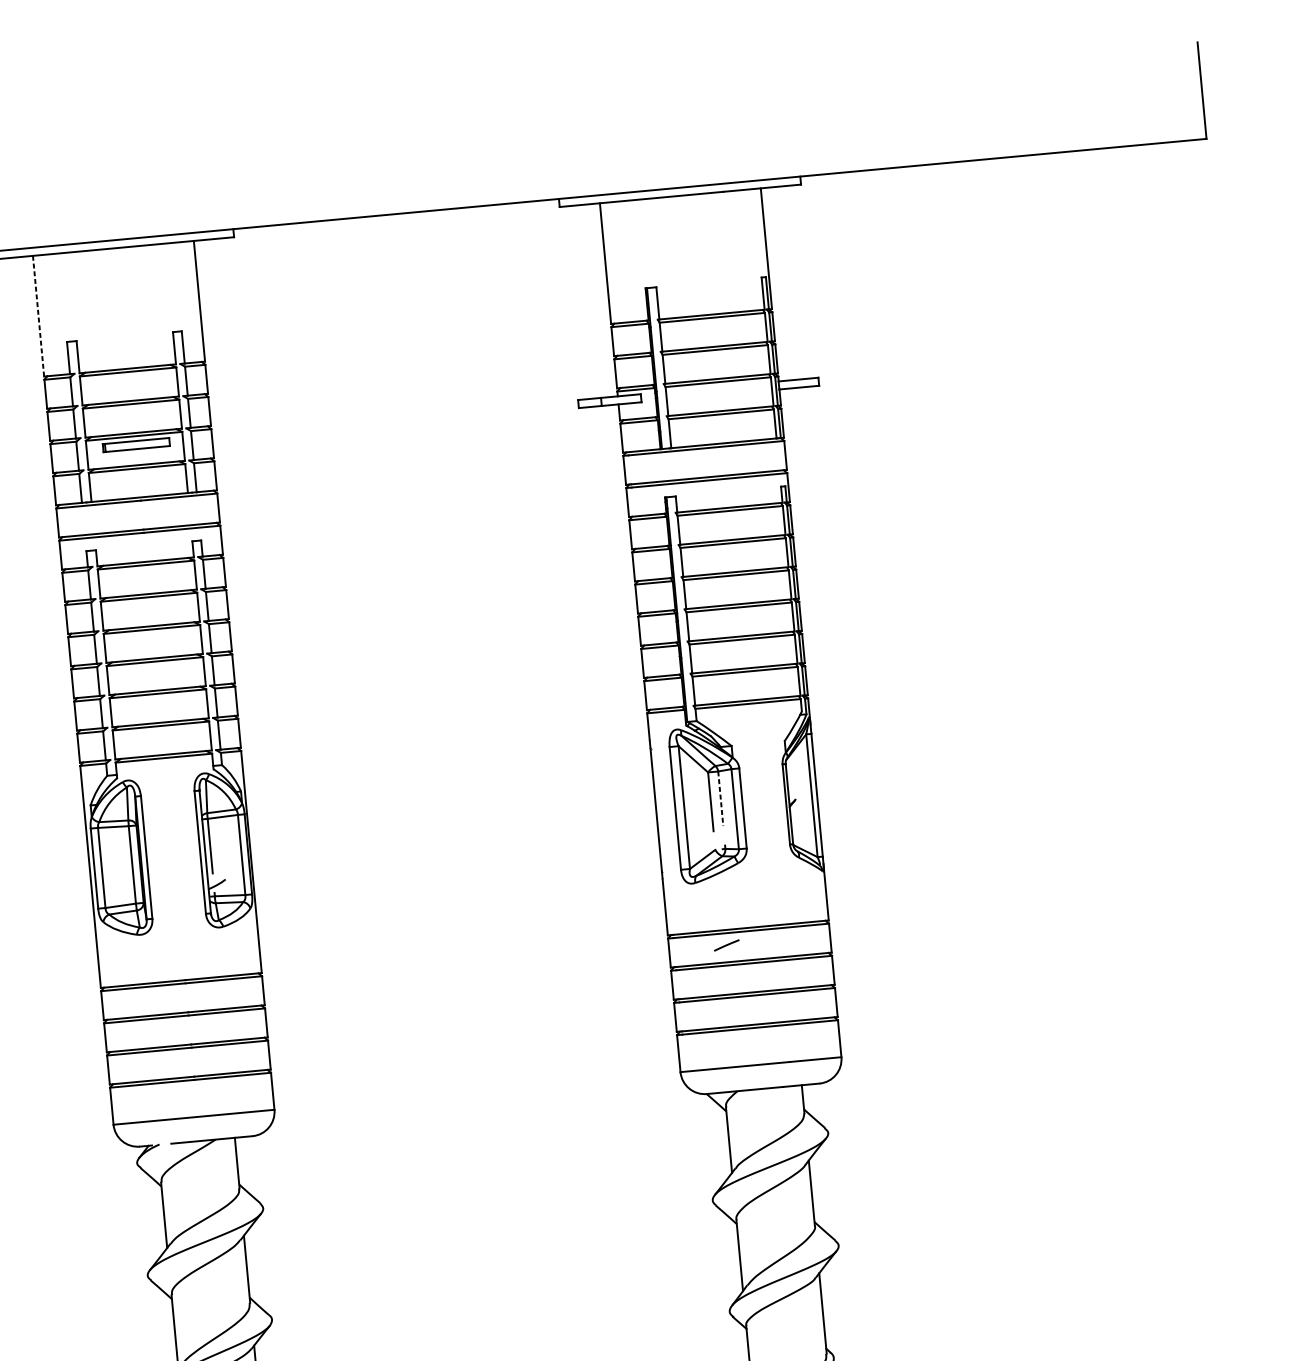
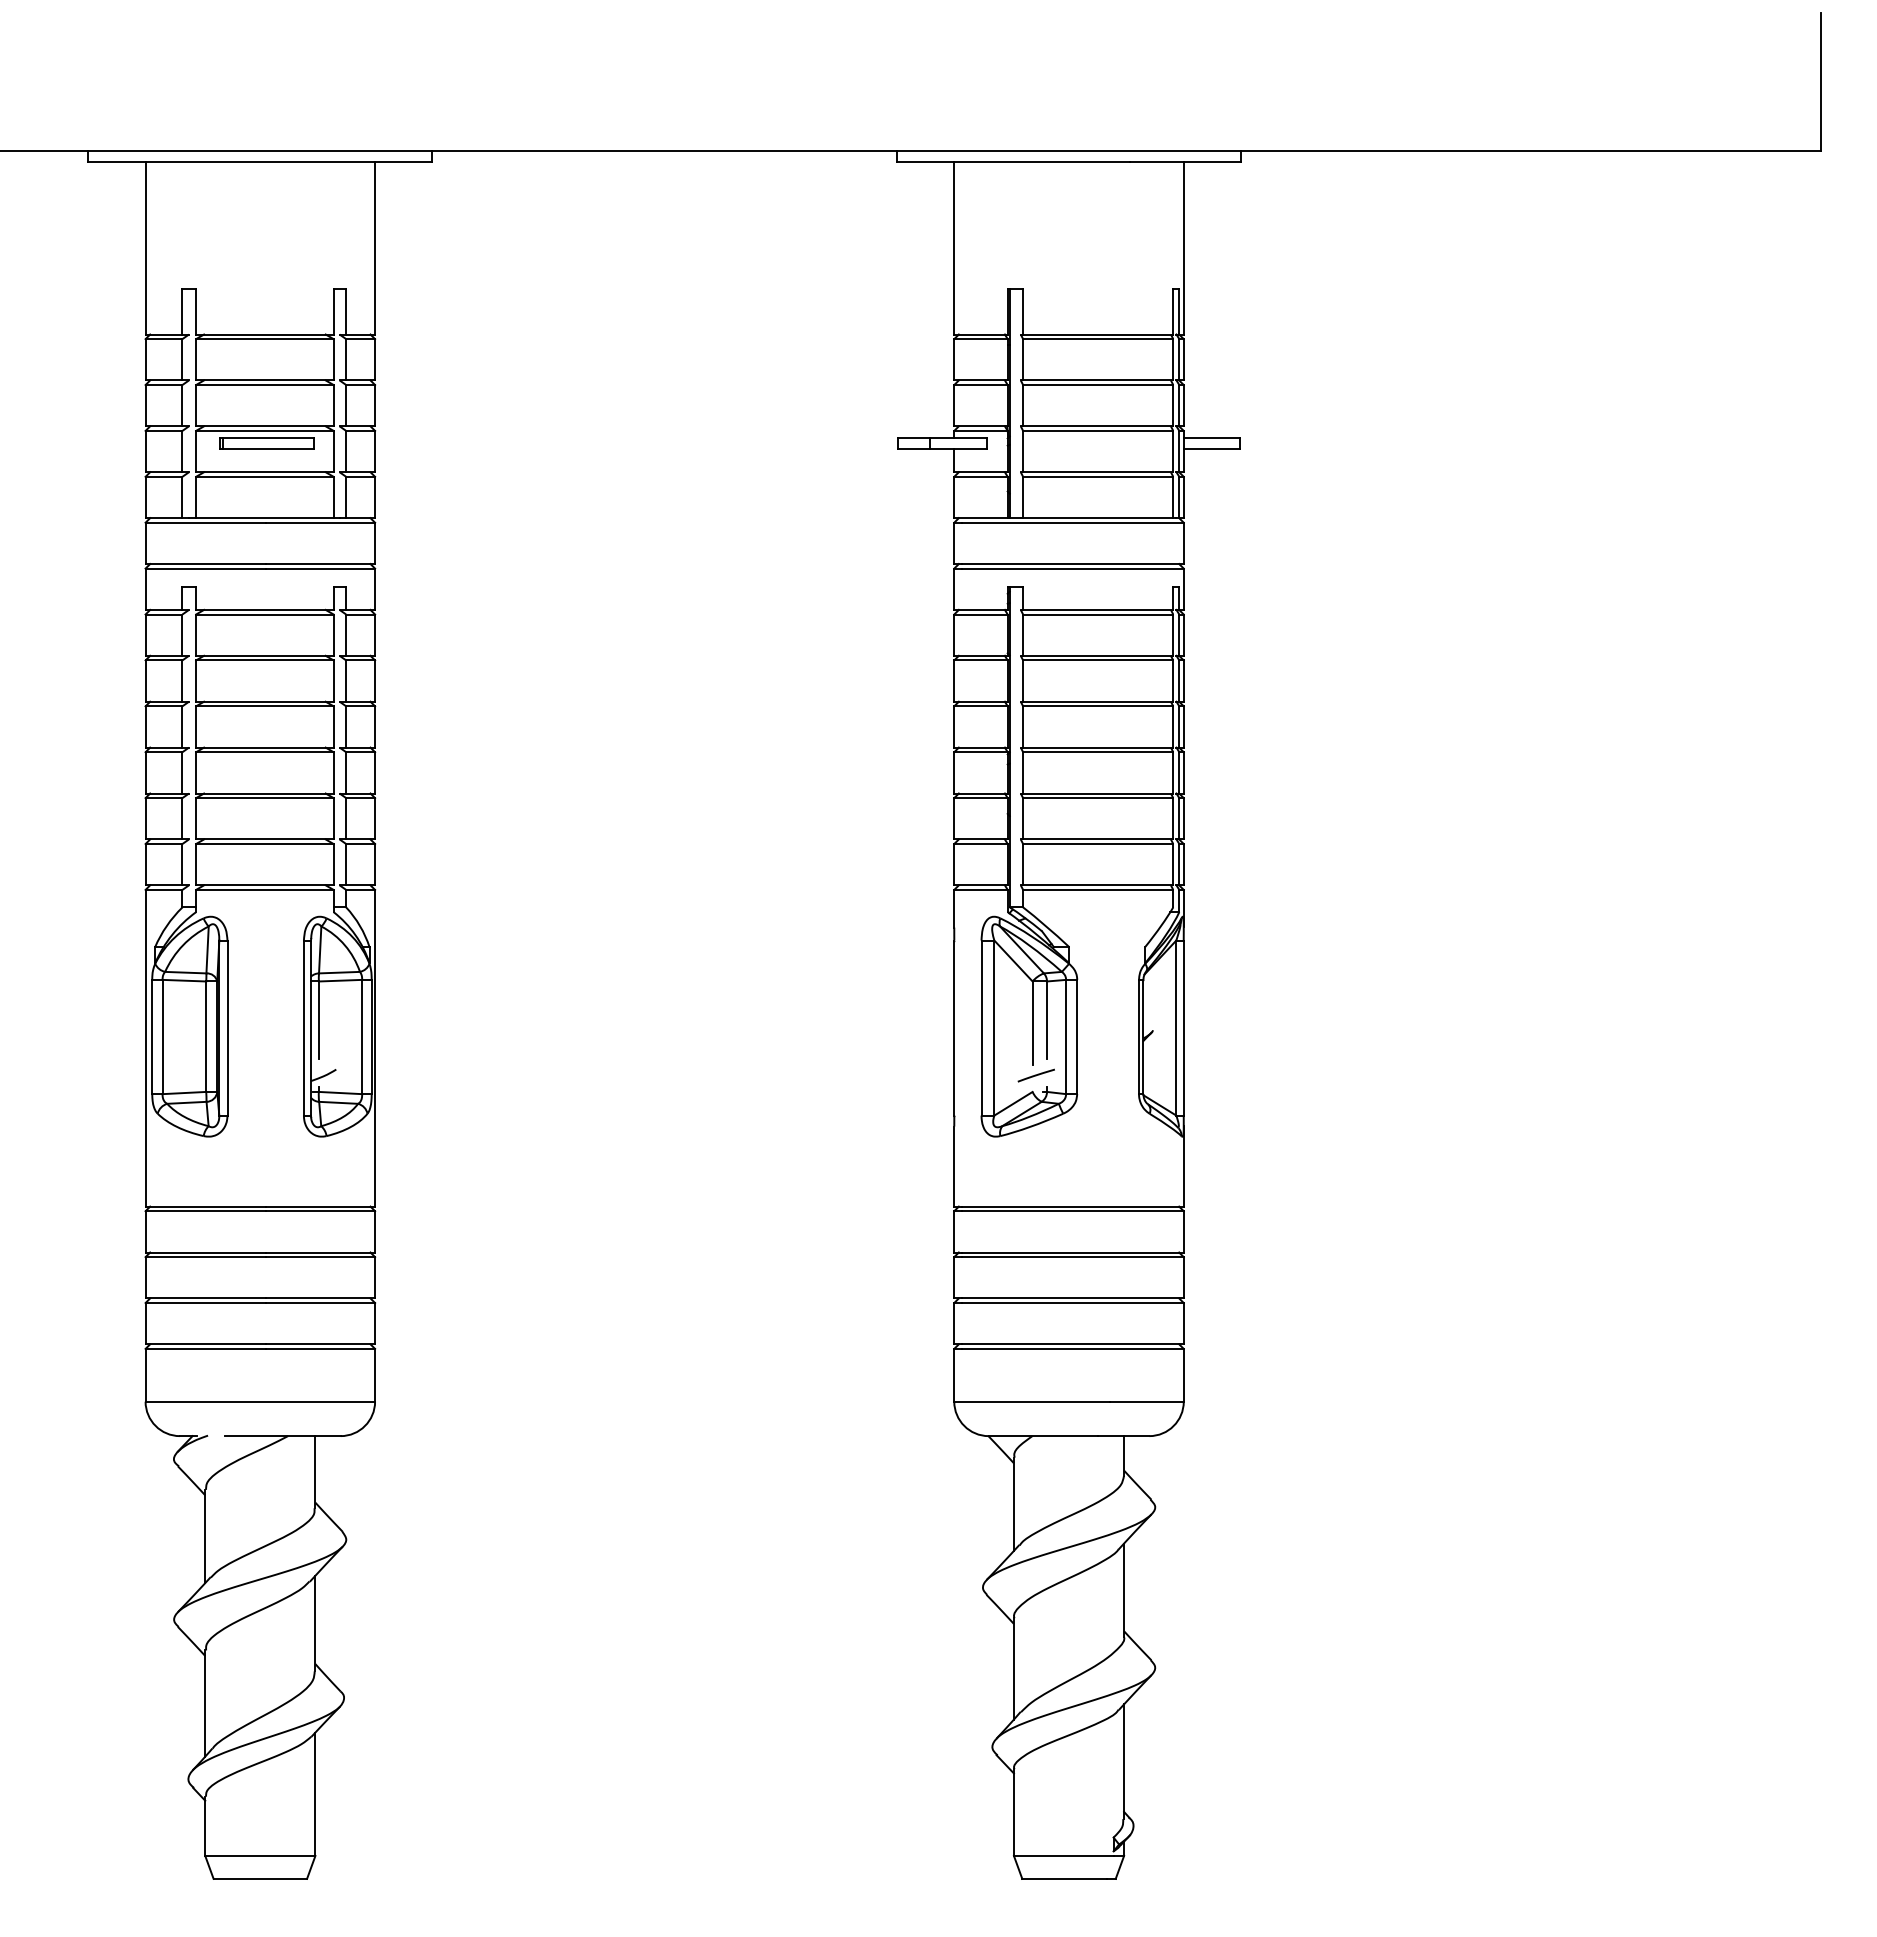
line: (38, 316) -> (145, 248), dashed -> solid
line: (721, 798) -> (1047, 1020), dashed -> solid
line: (726, 945) -> (1035, 1075), moved

